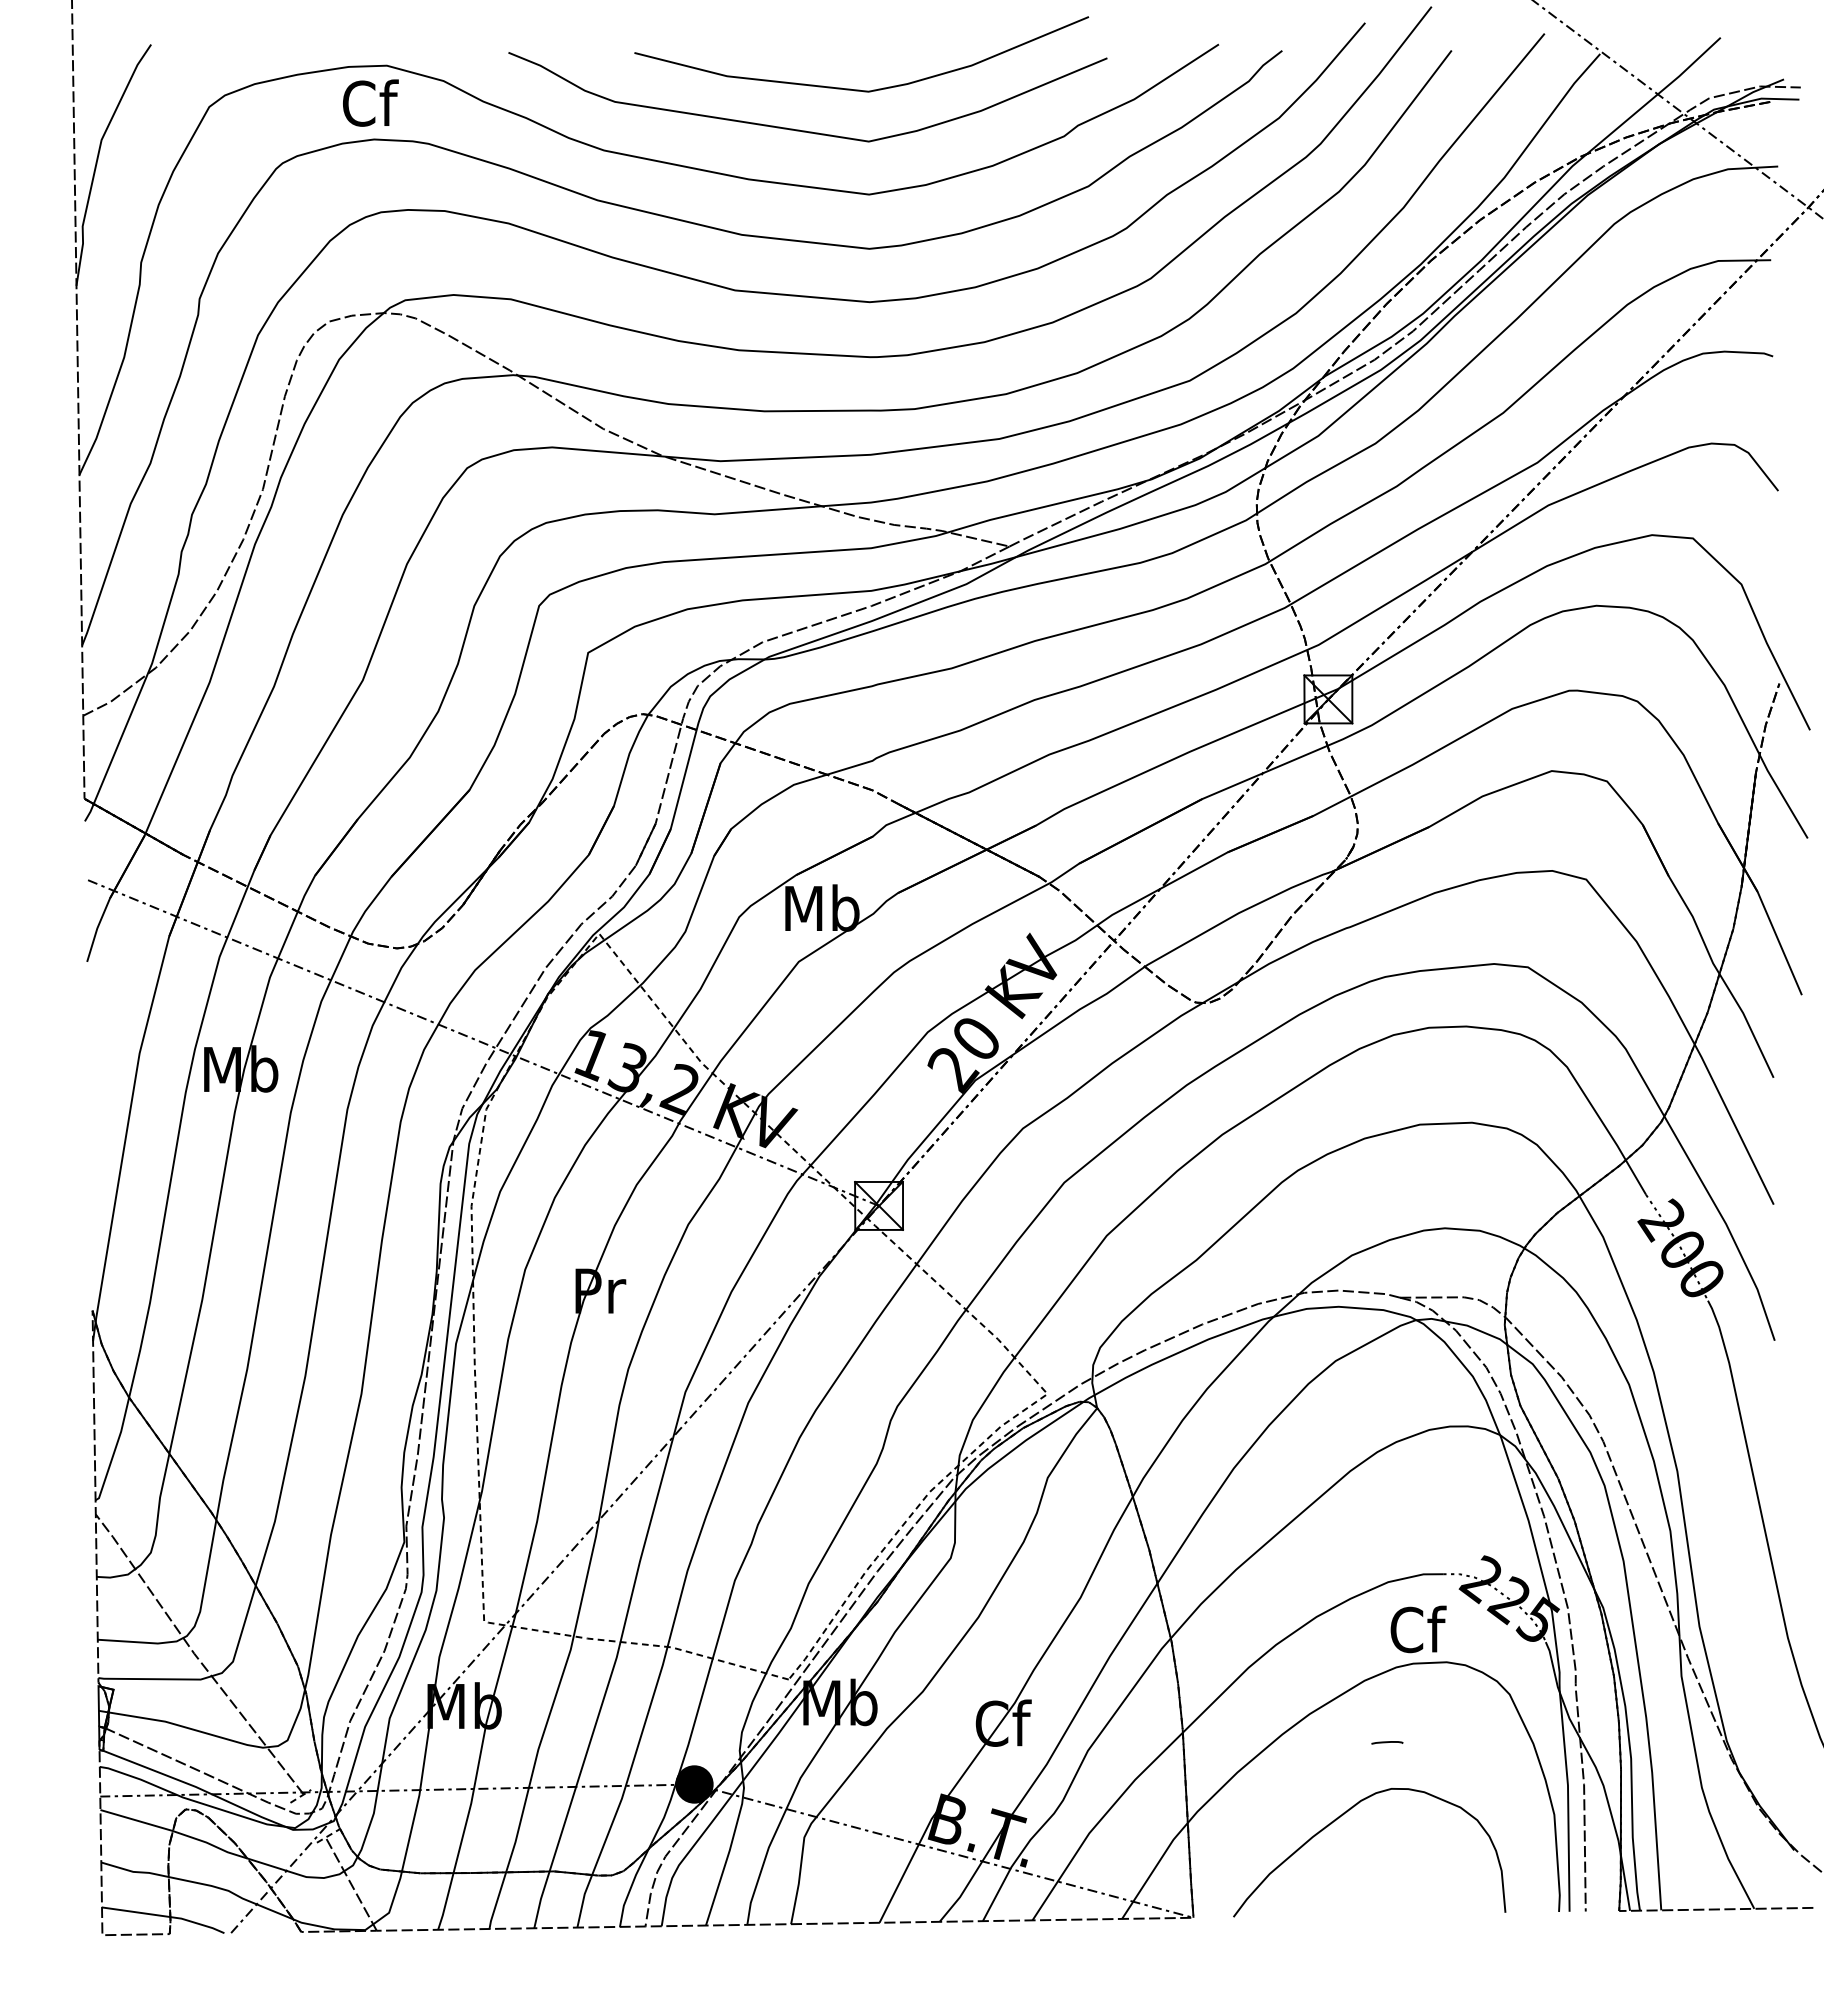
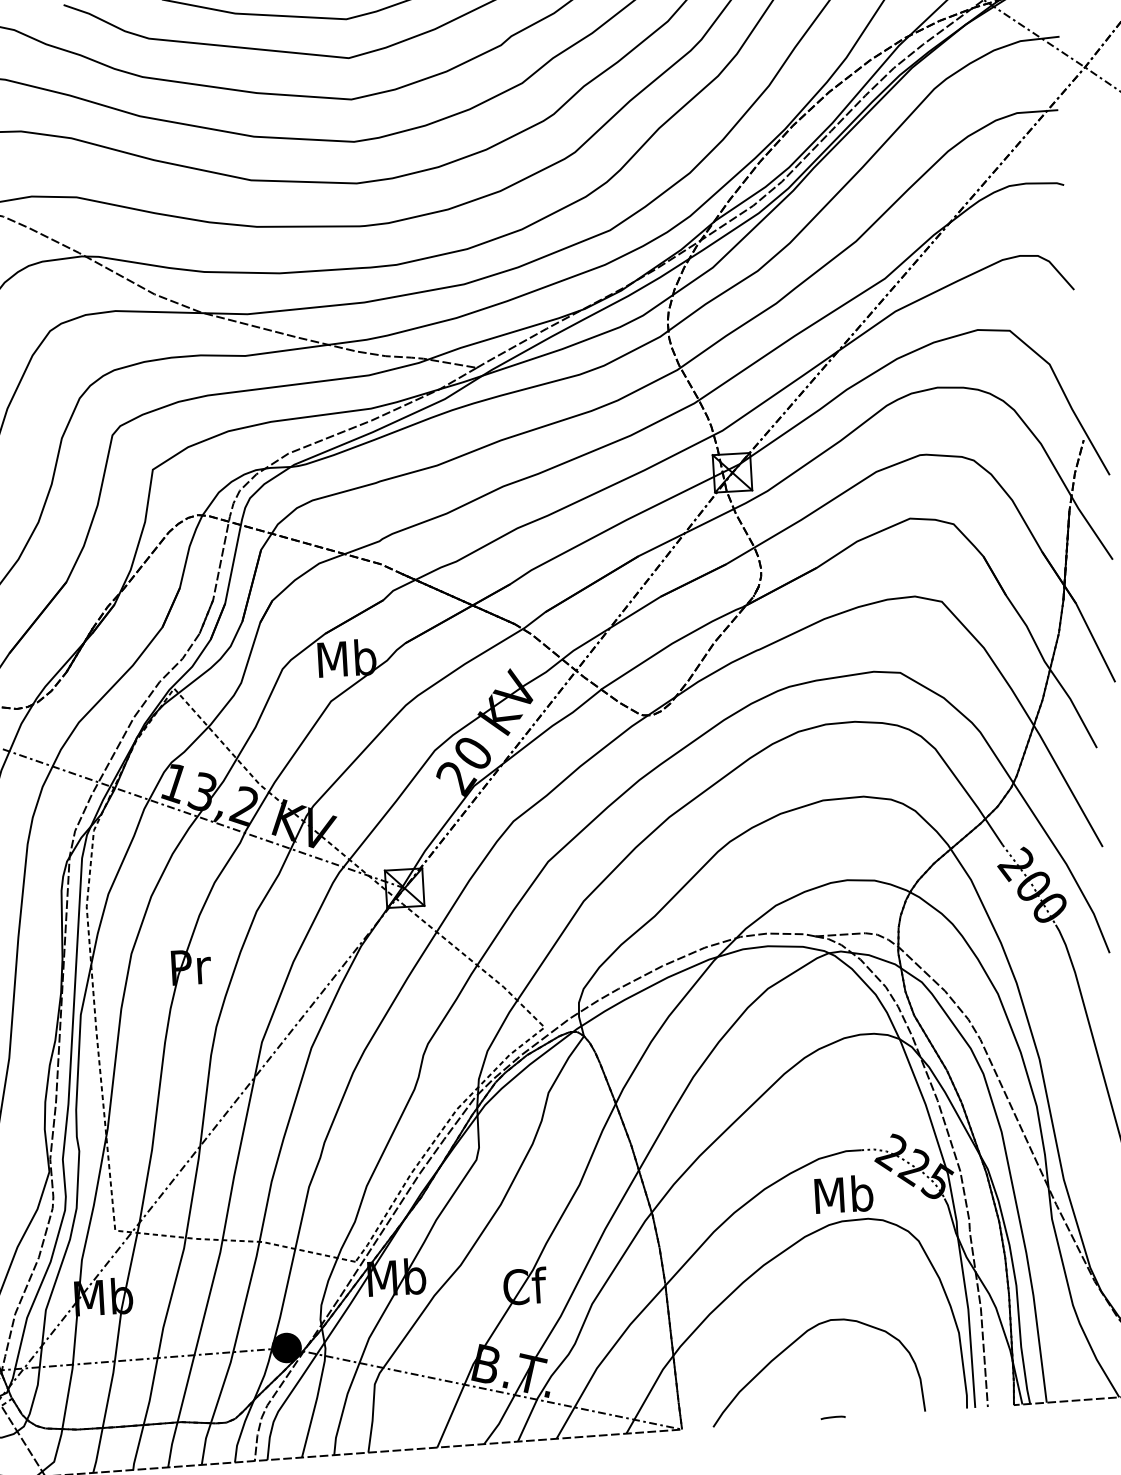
text: (1417, 1629) -> (843, 1194), Cf -> Mb
line: (1387, 1742) -> (833, 1417), moved

